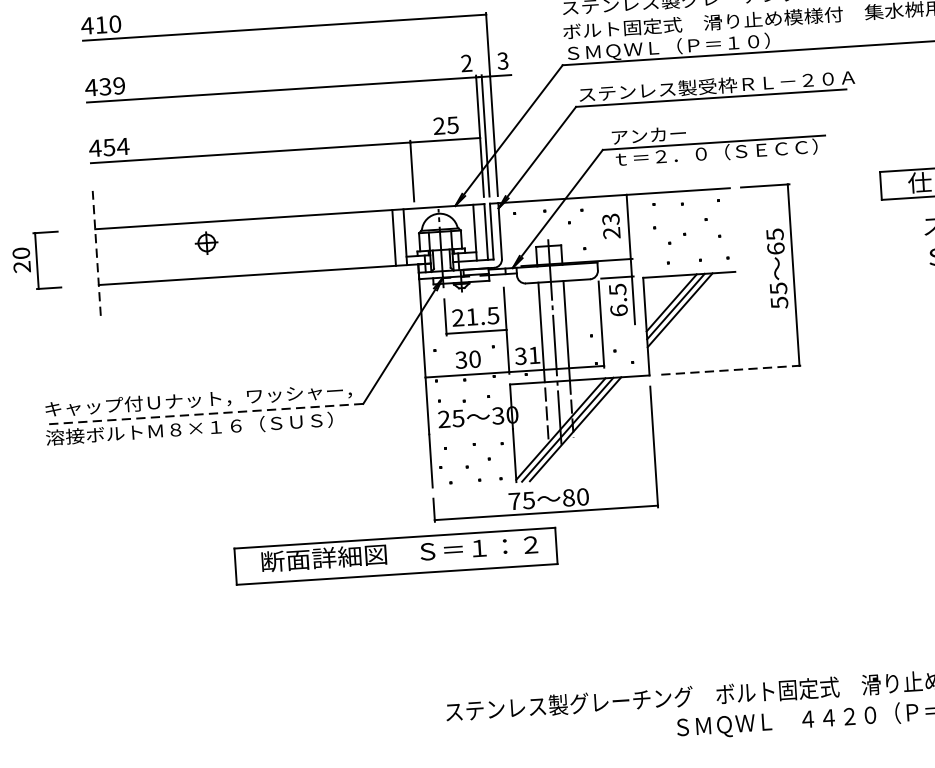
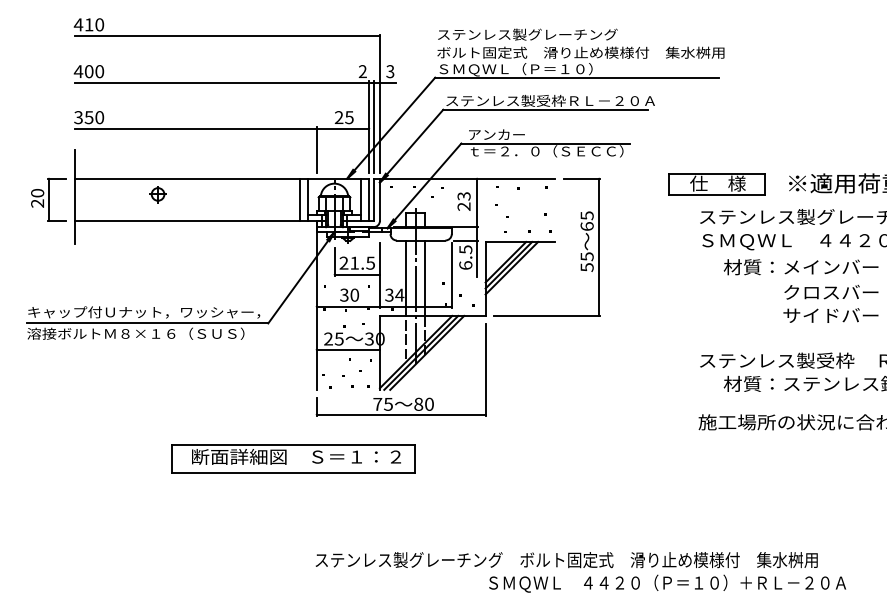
text: (112, 86) -> (94, 71), 439 -> 400
text: (108, 147) -> (88, 117), 454 -> 350
line: (96, 252) -> (74, 196), dashed -> solid
part: (36, 260) -> (48, 199), moved
text: (534, 354) -> (399, 294), 31 -> 34
line: (729, 369) -> (546, 315), dashed -> solid
line: (203, 414) -> (147, 323), dashed -> solid
line: (470, 431) -> (347, 349), added
part: (395, 555) -> (293, 458), moved

